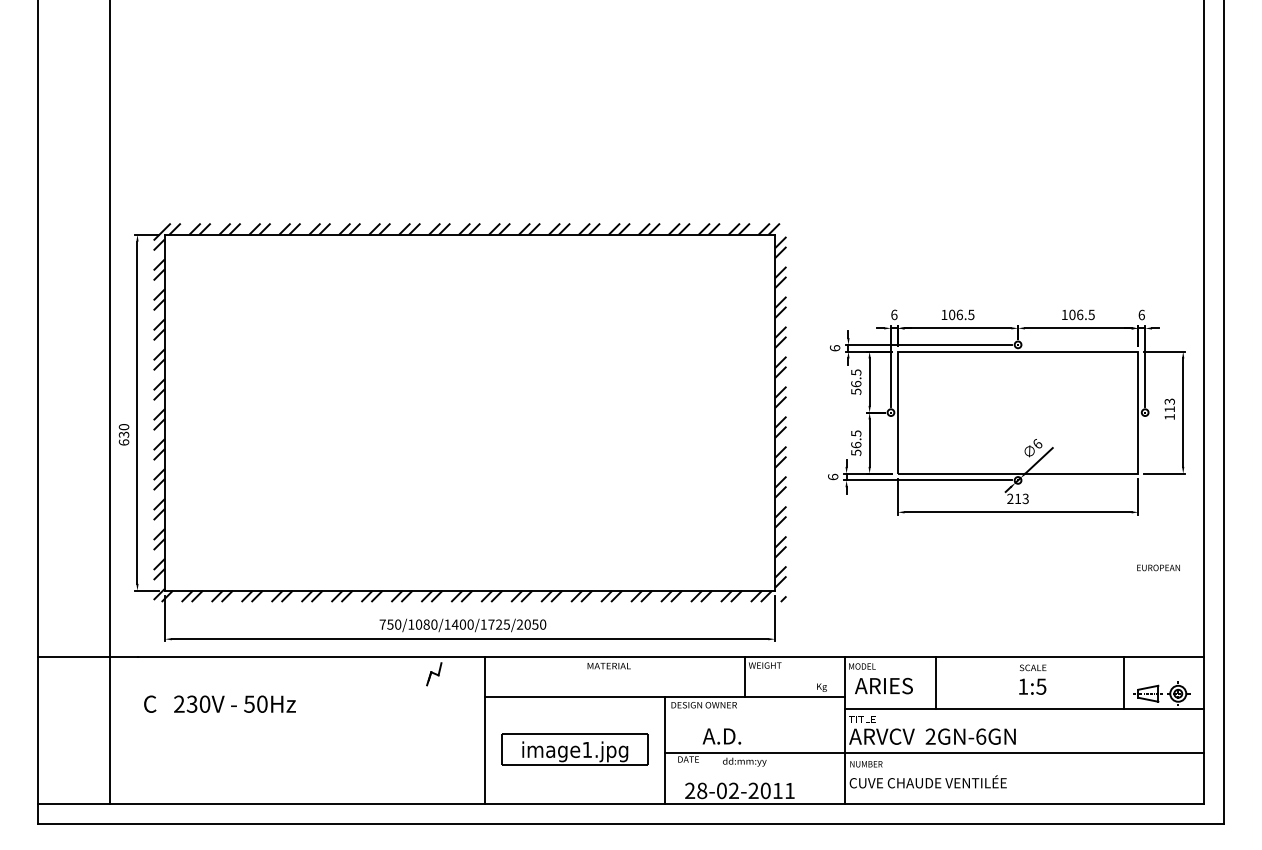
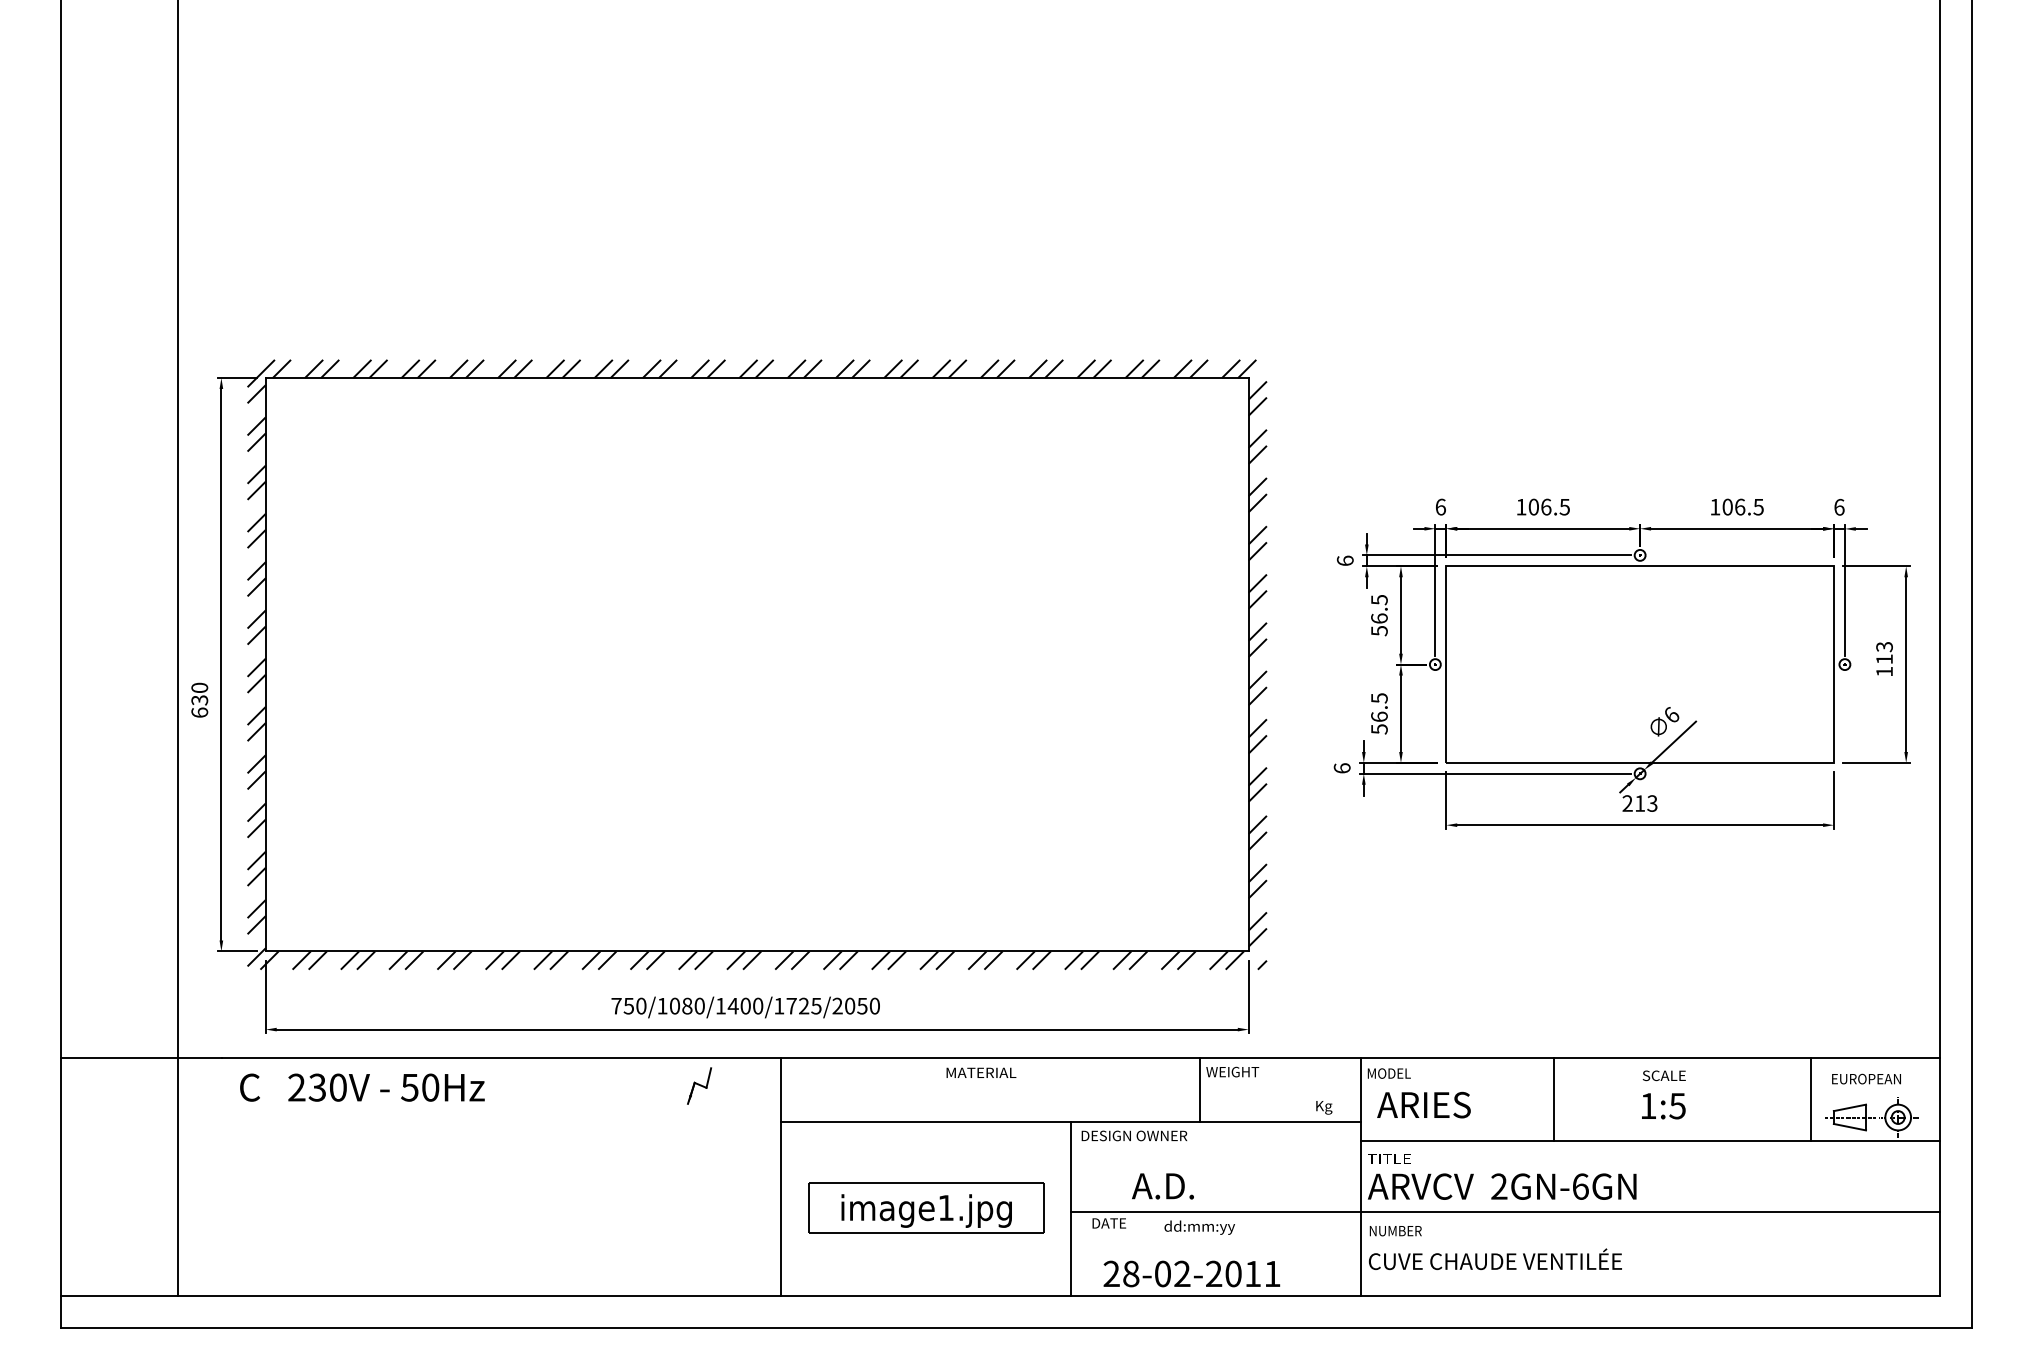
text: (1158, 567) -> (1866, 1078), moved
line: (936, 682) -> (1553, 1099), moved
text: (219, 703) -> (361, 1086), moved

